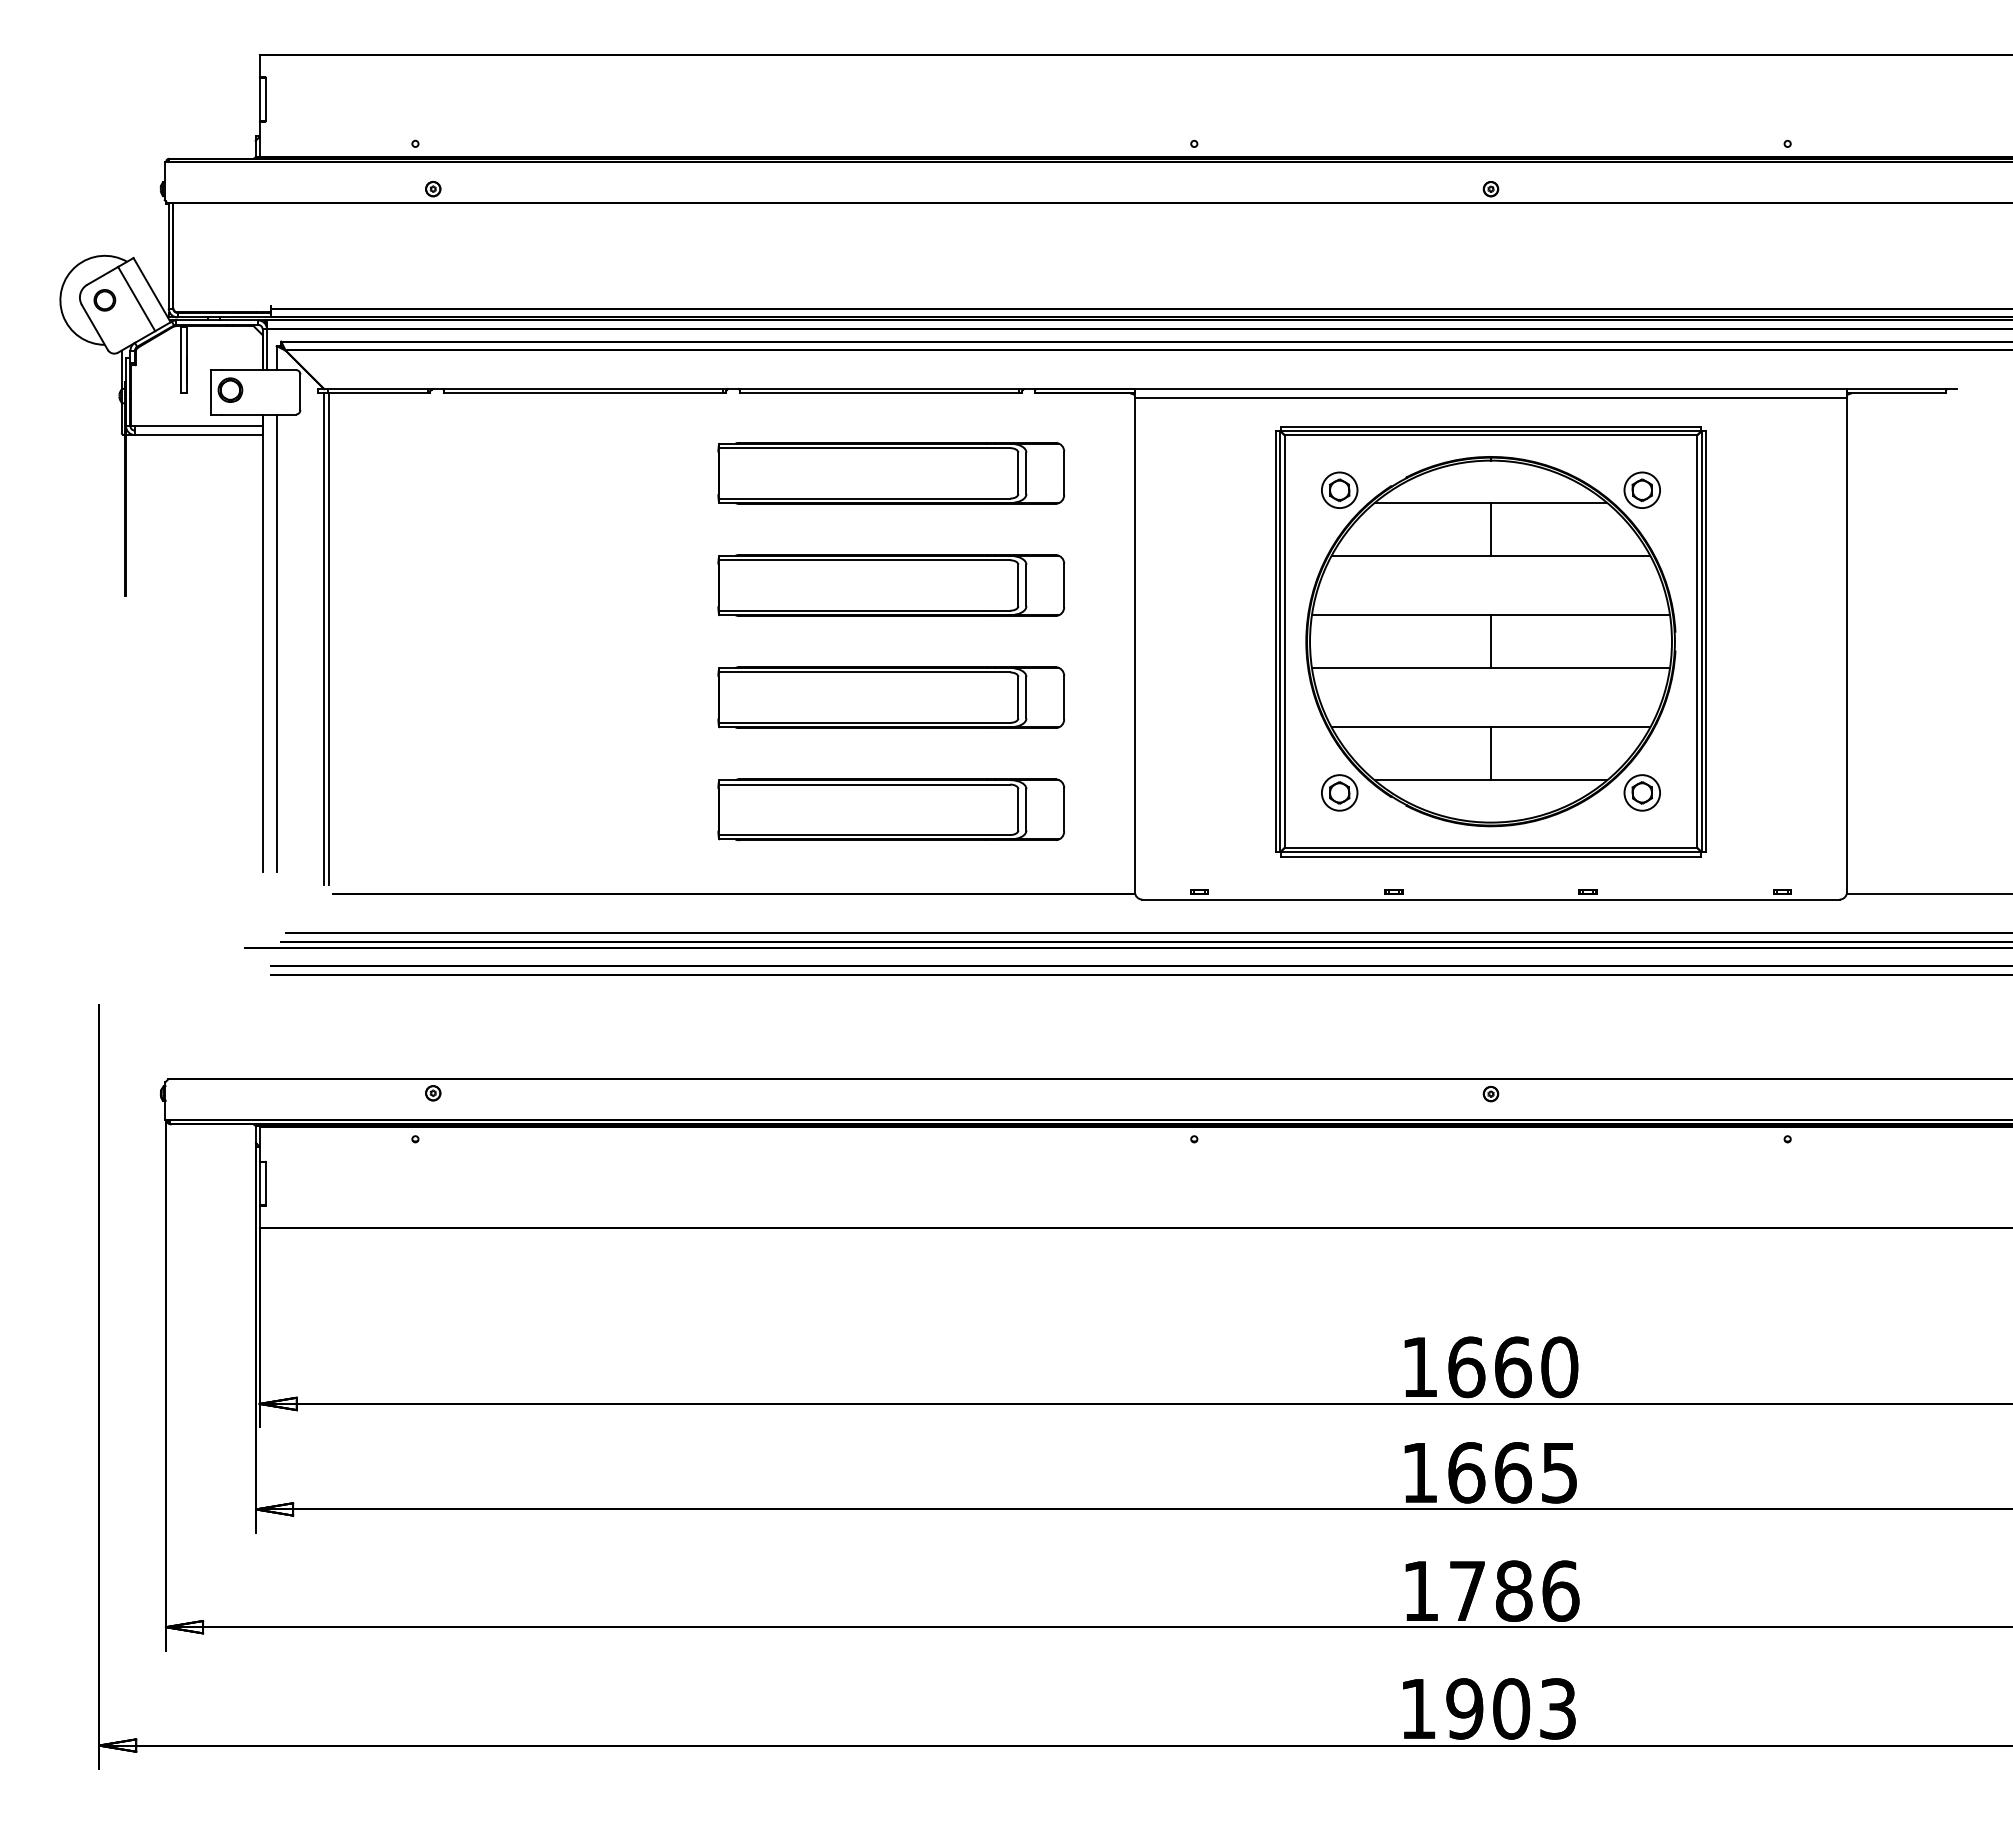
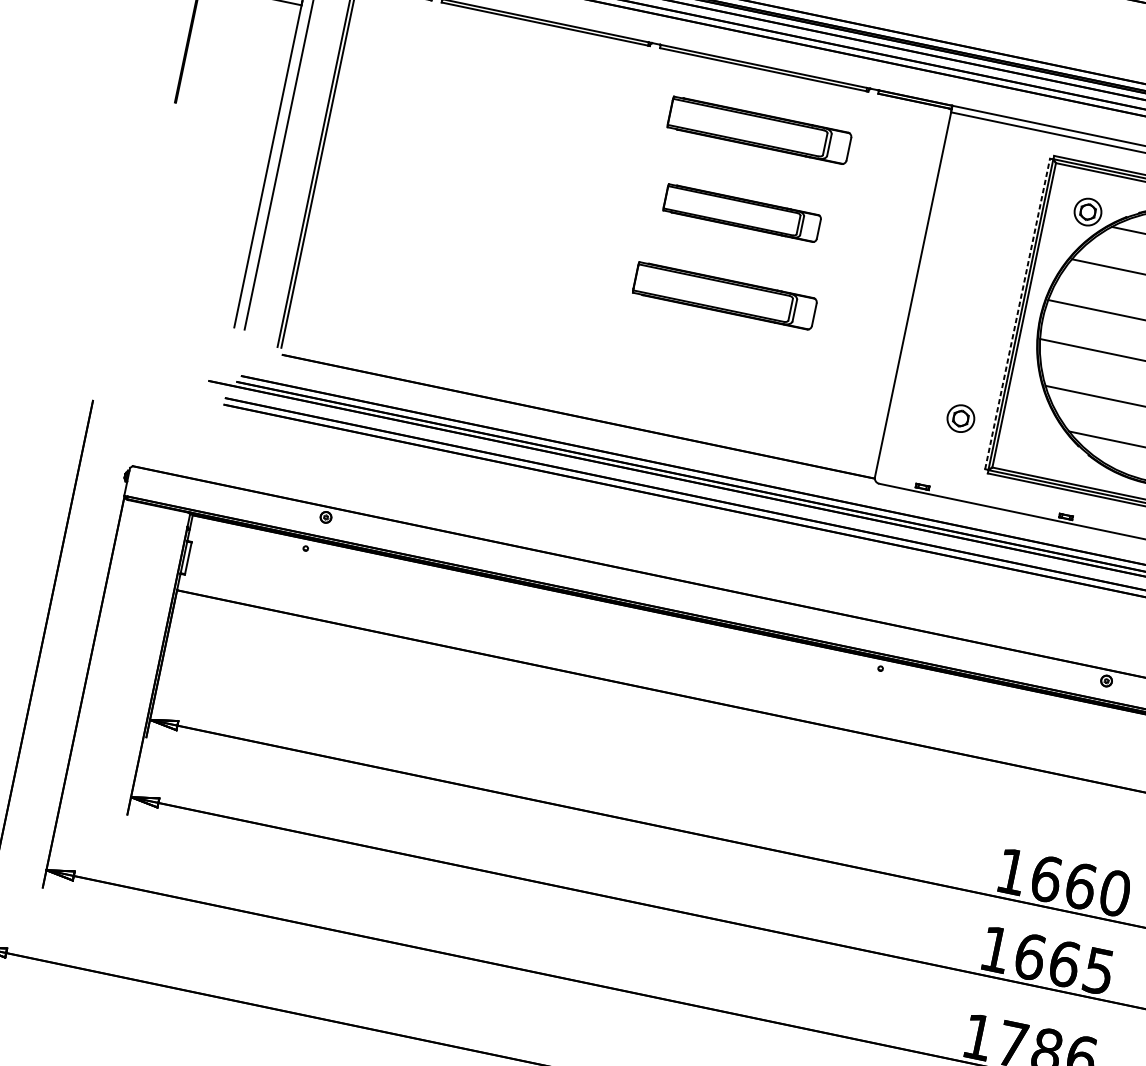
part: (890, 473) -> (759, 130), size x0.7
part: (890, 585) -> (741, 213), size x0.6
line: (1275, 641) -> (1017, 313), solid -> dashed
part: (890, 697) -> (724, 295), size x0.7
part: (1339, 792) -> (960, 418), moved
part: (890, 809) -> (707, 378), removed

